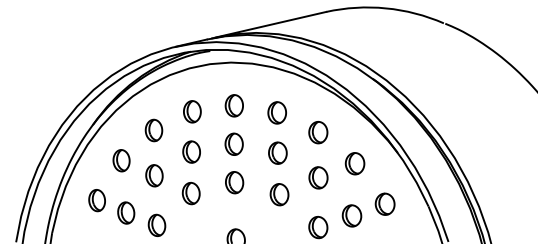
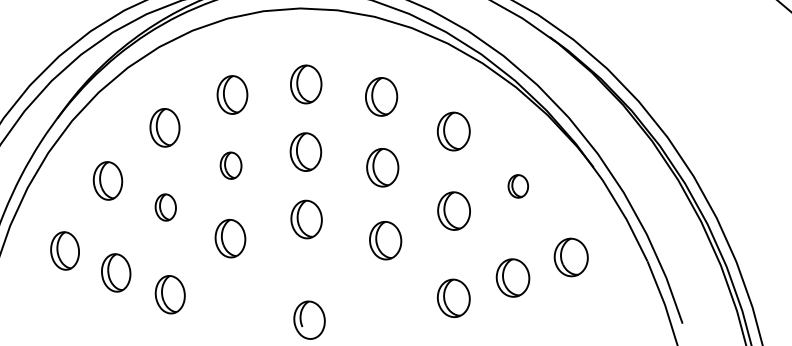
part: (191, 151) -> (230, 164), size x0.7
part: (354, 163) -> (517, 185), size x0.6
part: (154, 175) -> (165, 206), size x0.7

